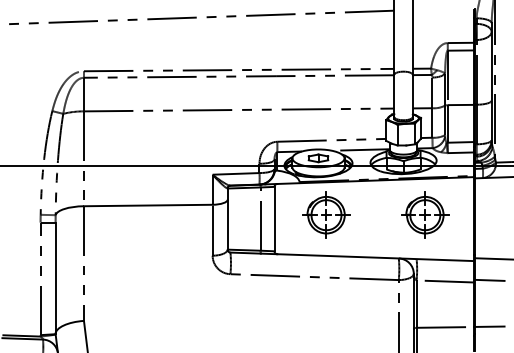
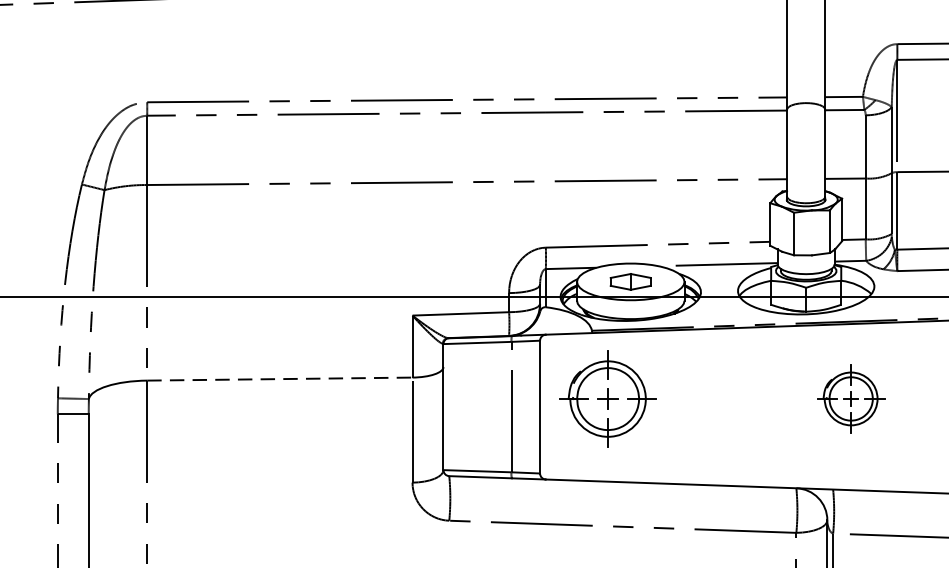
line: (148, 205) -> (280, 379), solid -> dashed
part: (326, 214) -> (608, 397), moved
part: (425, 214) -> (851, 397), size x0.7

